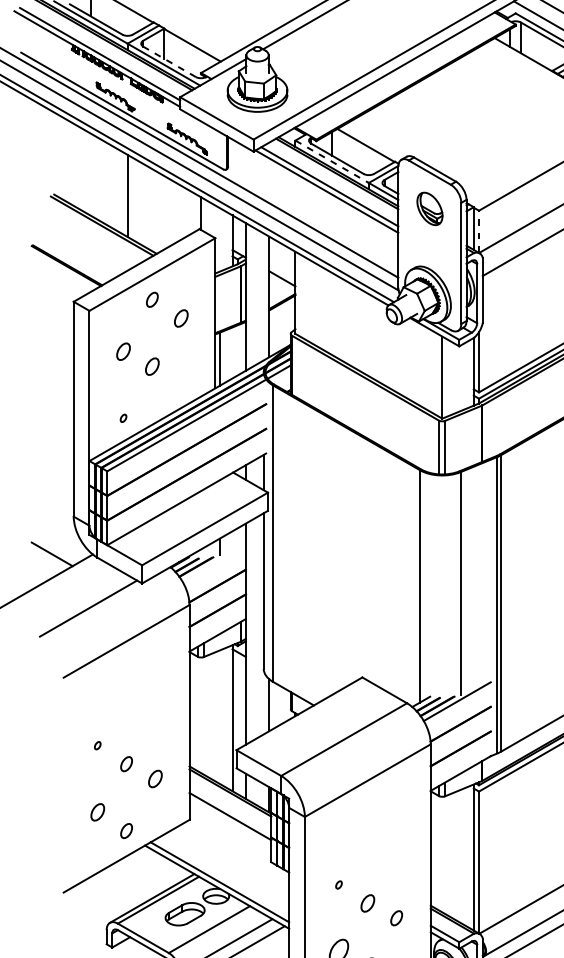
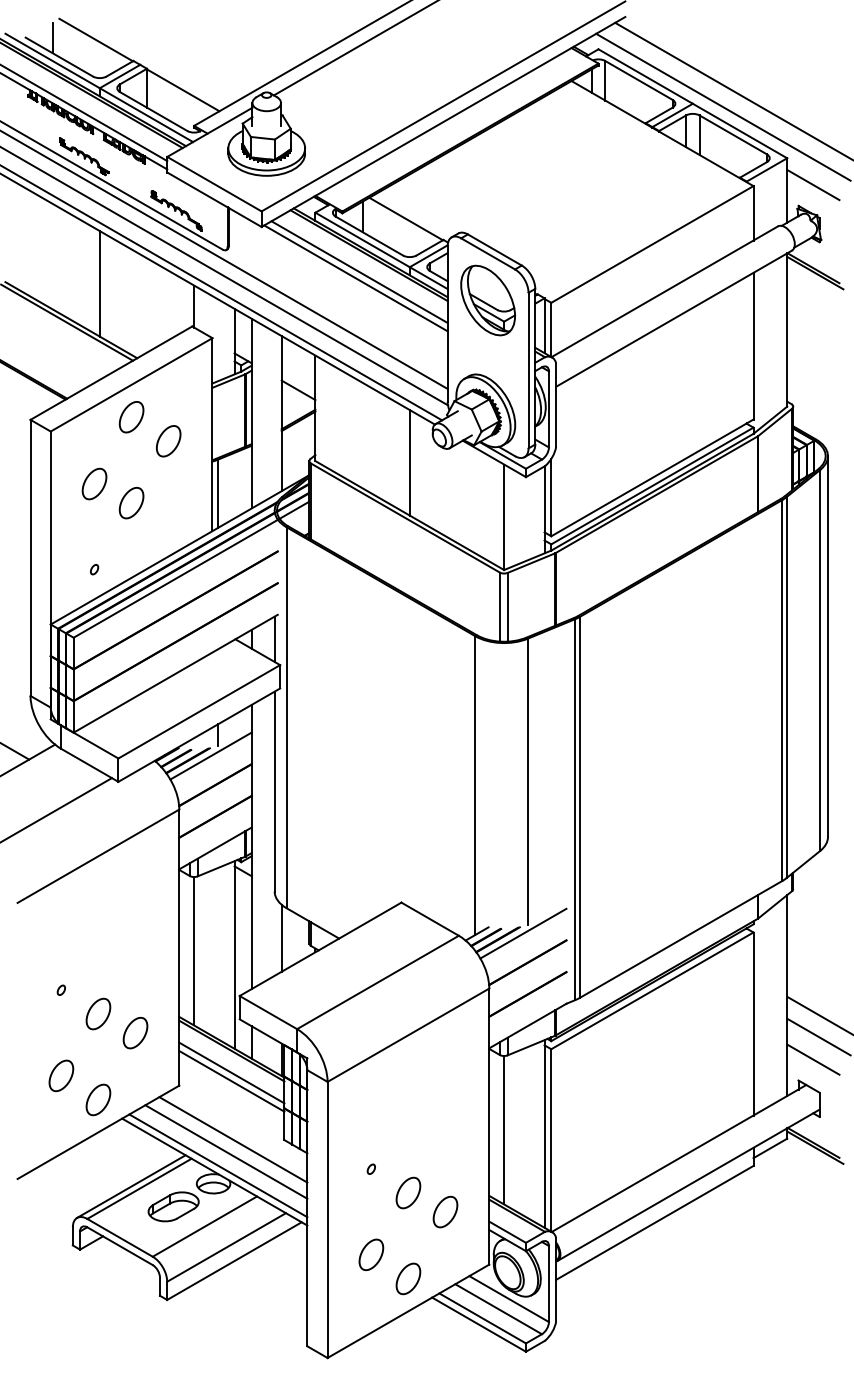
line: (169, 61) -> (153, 111), dashed -> solid
line: (332, 162) -> (363, 240), dashed -> solid
part: (430, 208) -> (488, 300), size x1.67
line: (479, 231) -> (551, 329), dashed -> solid
part: (152, 299) -> (131, 417), size x1.67
part: (181, 318) -> (168, 441), size x1.43
line: (368, 334) -> (409, 462), added
part: (123, 351) -> (94, 483), size x1.43
part: (152, 366) -> (131, 503), size x1.43
line: (213, 562) -> (210, 755), added
line: (201, 715) -> (194, 951), added
part: (126, 763) -> (98, 1013), size x1.67
part: (155, 778) -> (135, 1032), size x1.43
line: (230, 809) -> (231, 1072), added
part: (97, 812) -> (61, 1075), size x1.43
part: (126, 830) -> (98, 1099), size x1.67
line: (442, 854) -> (504, 1130), added
line: (231, 861) -> (233, 1139), added
line: (226, 871) -> (226, 1151), added
part: (367, 903) -> (408, 1192), size x1.43
part: (396, 917) -> (445, 1211), size x1.67

